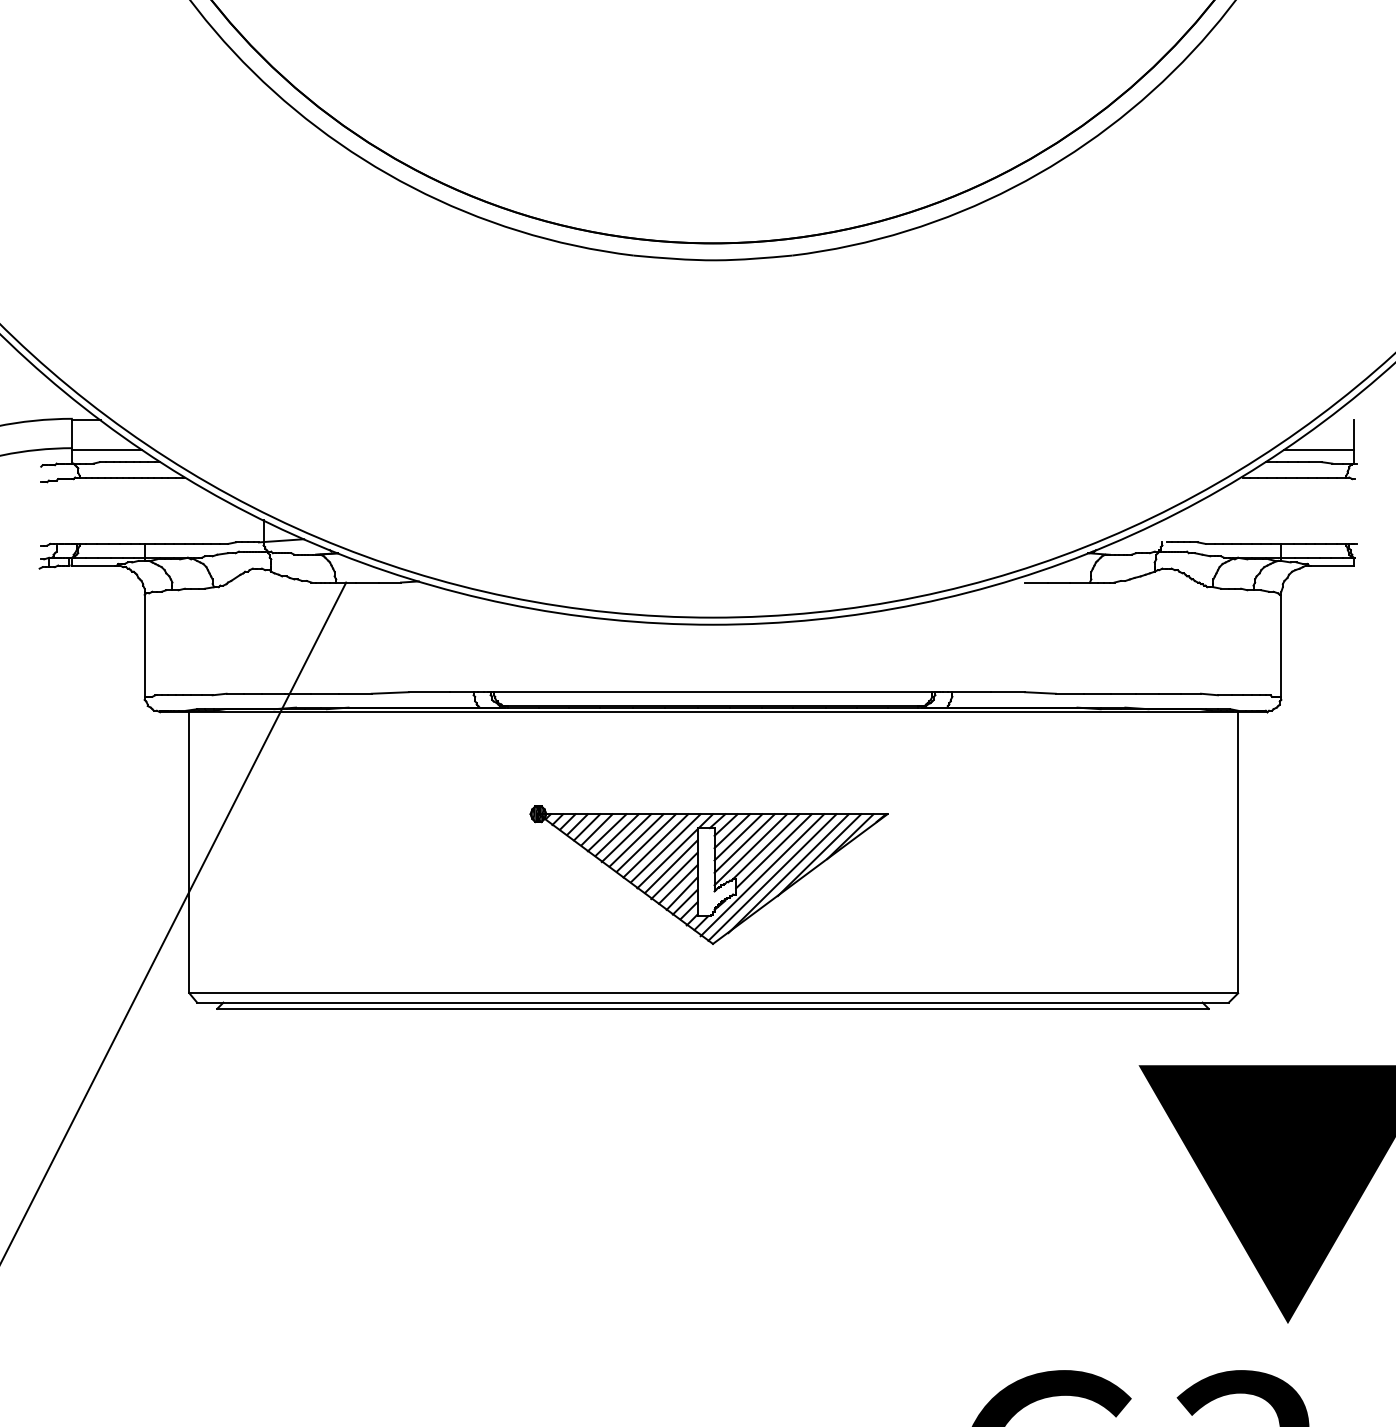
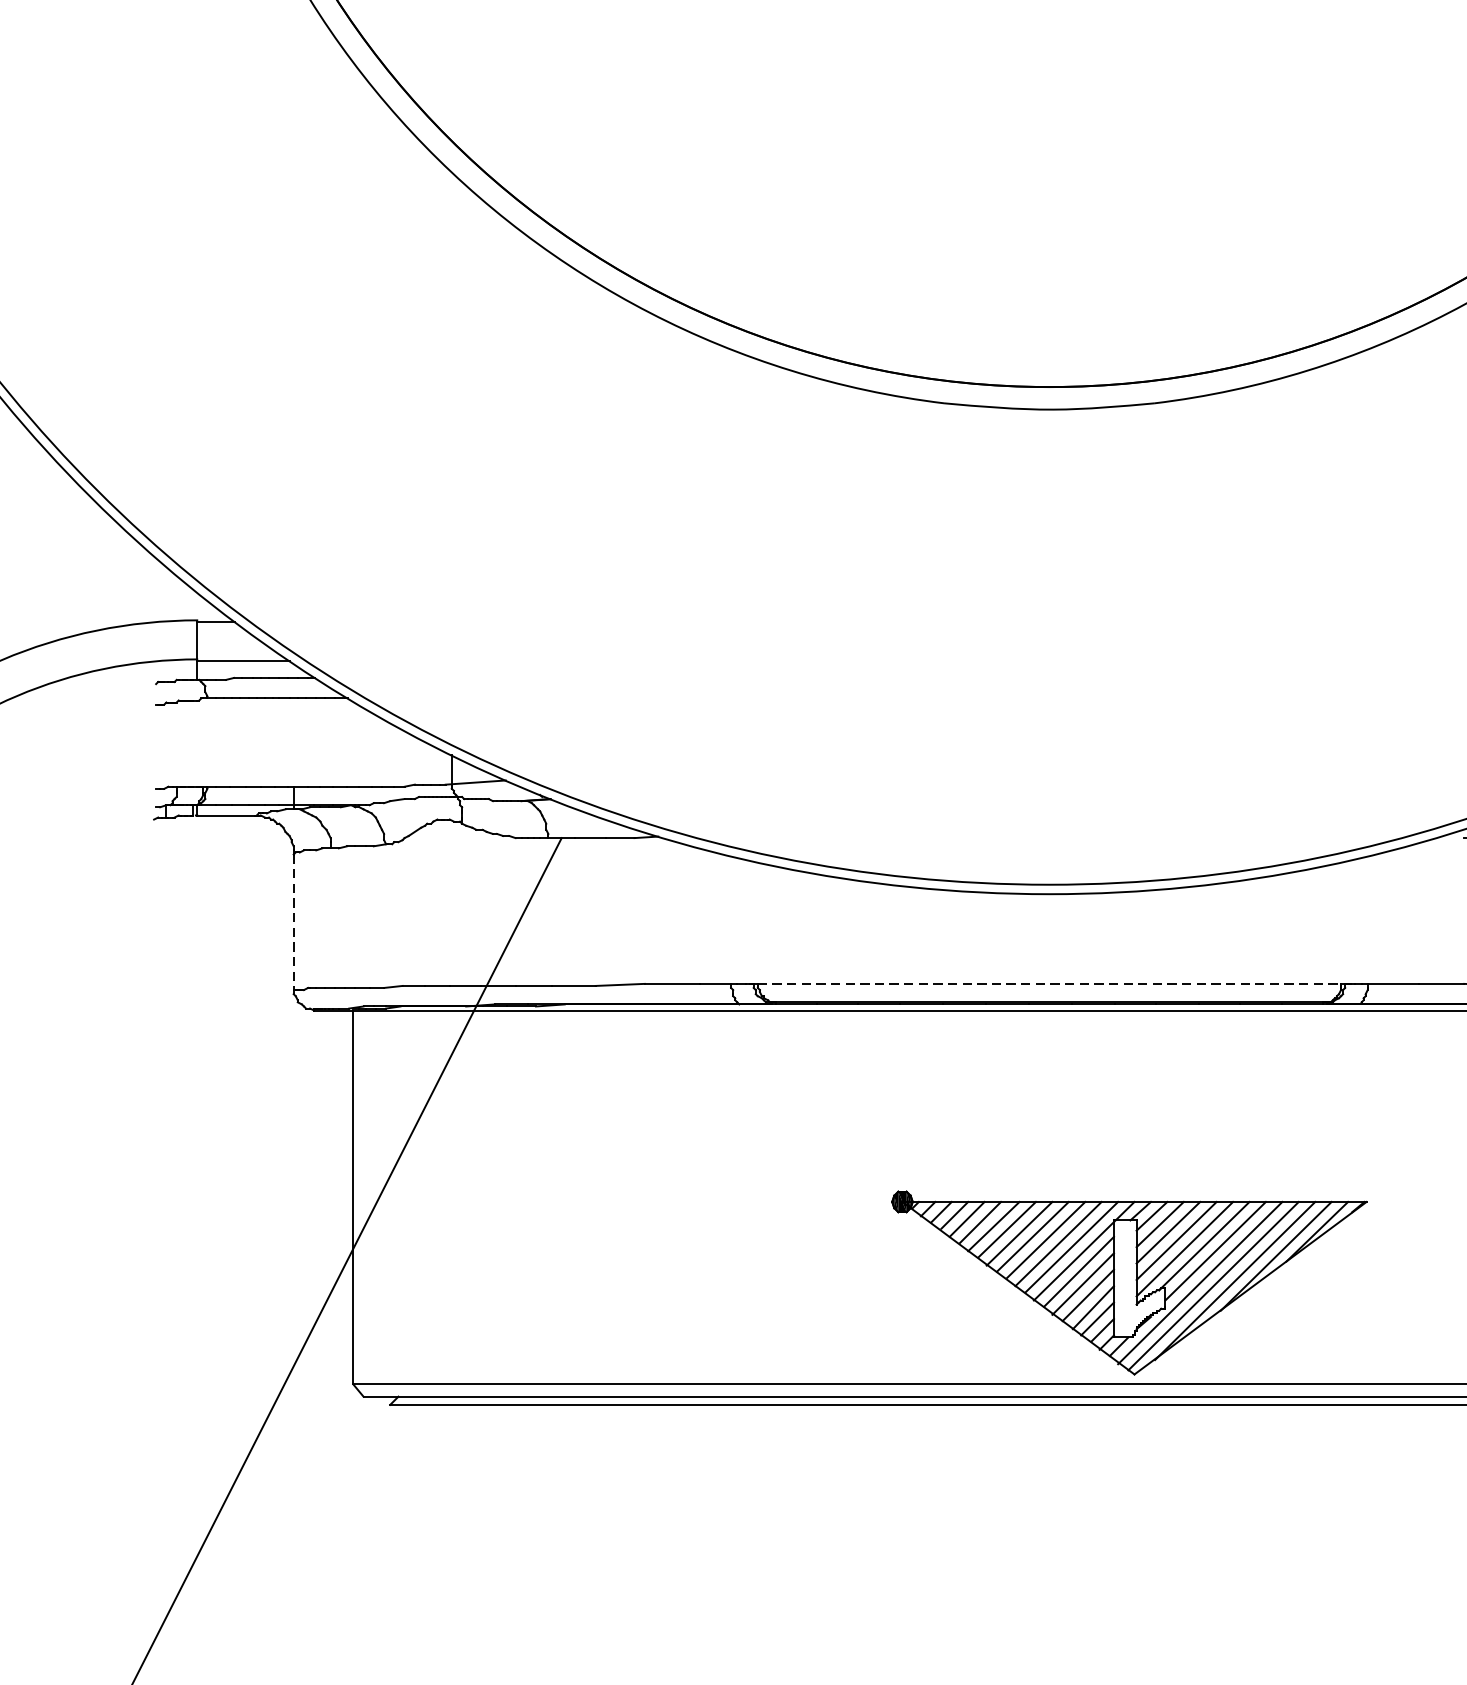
line: (144, 645) -> (293, 921), solid -> dashed
line: (713, 692) -> (1050, 984), solid -> dashed
part: (708, 874) -> (1128, 1282), moved

